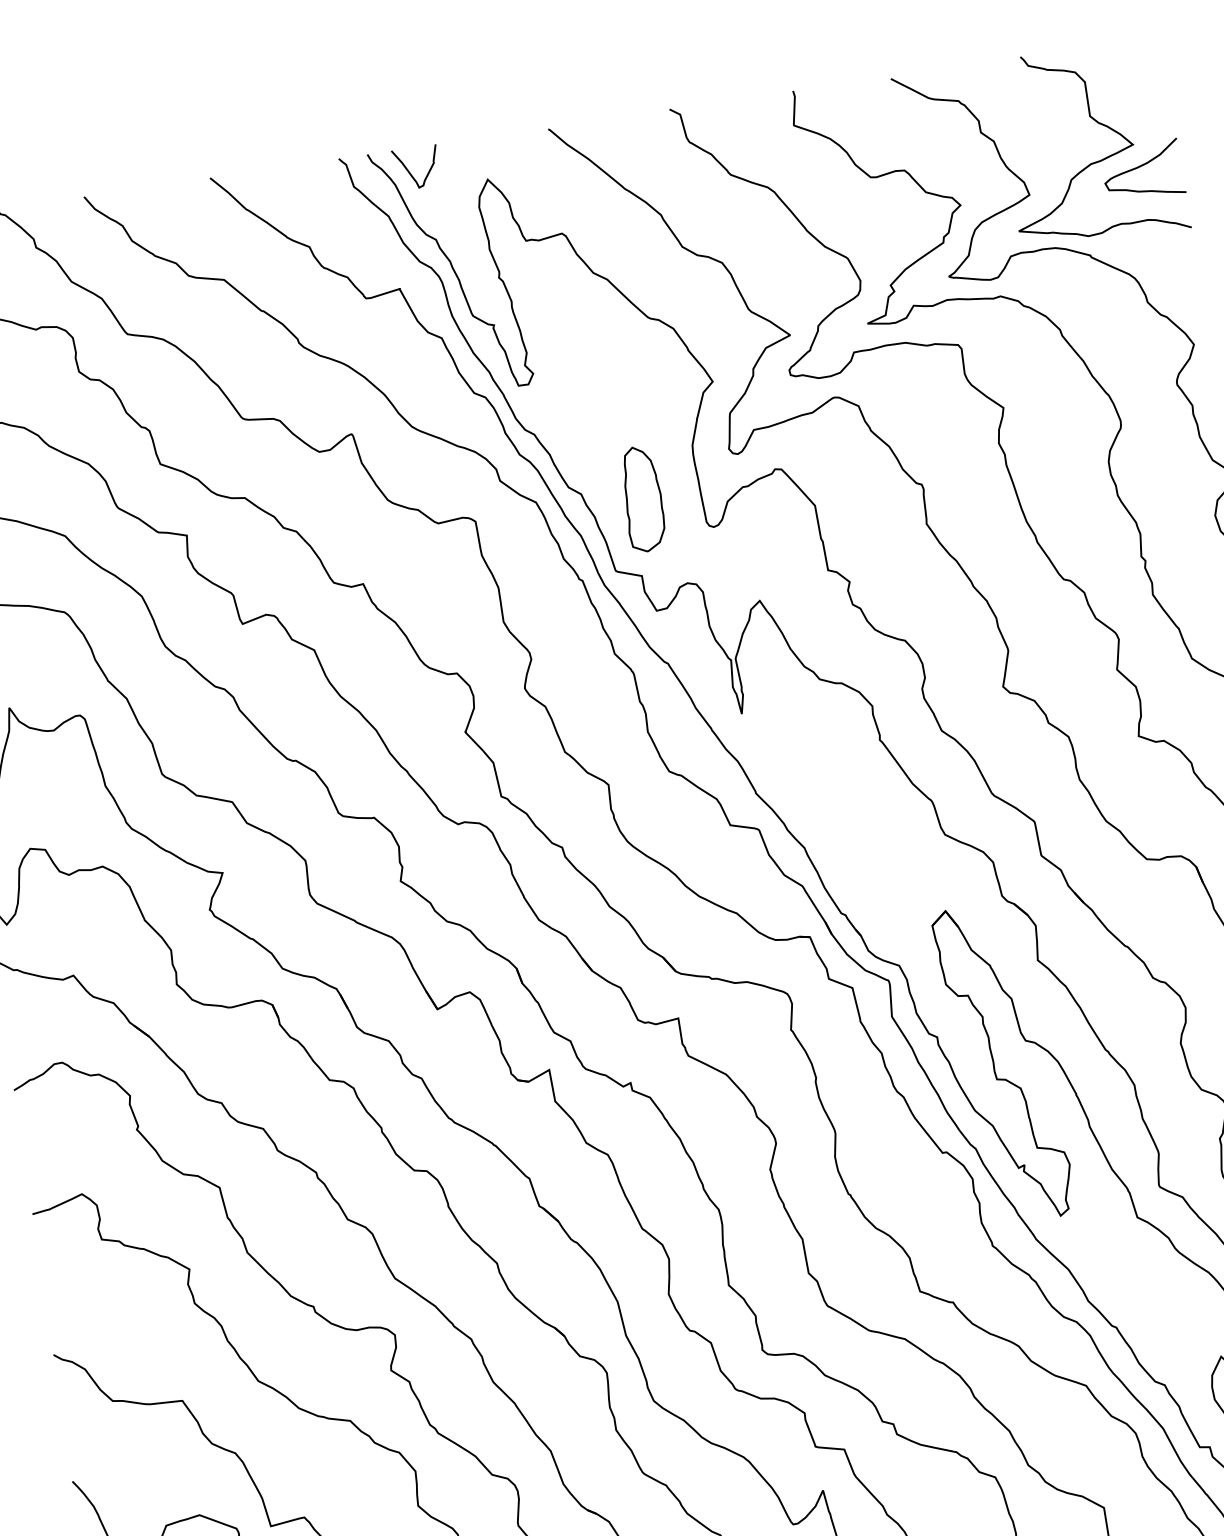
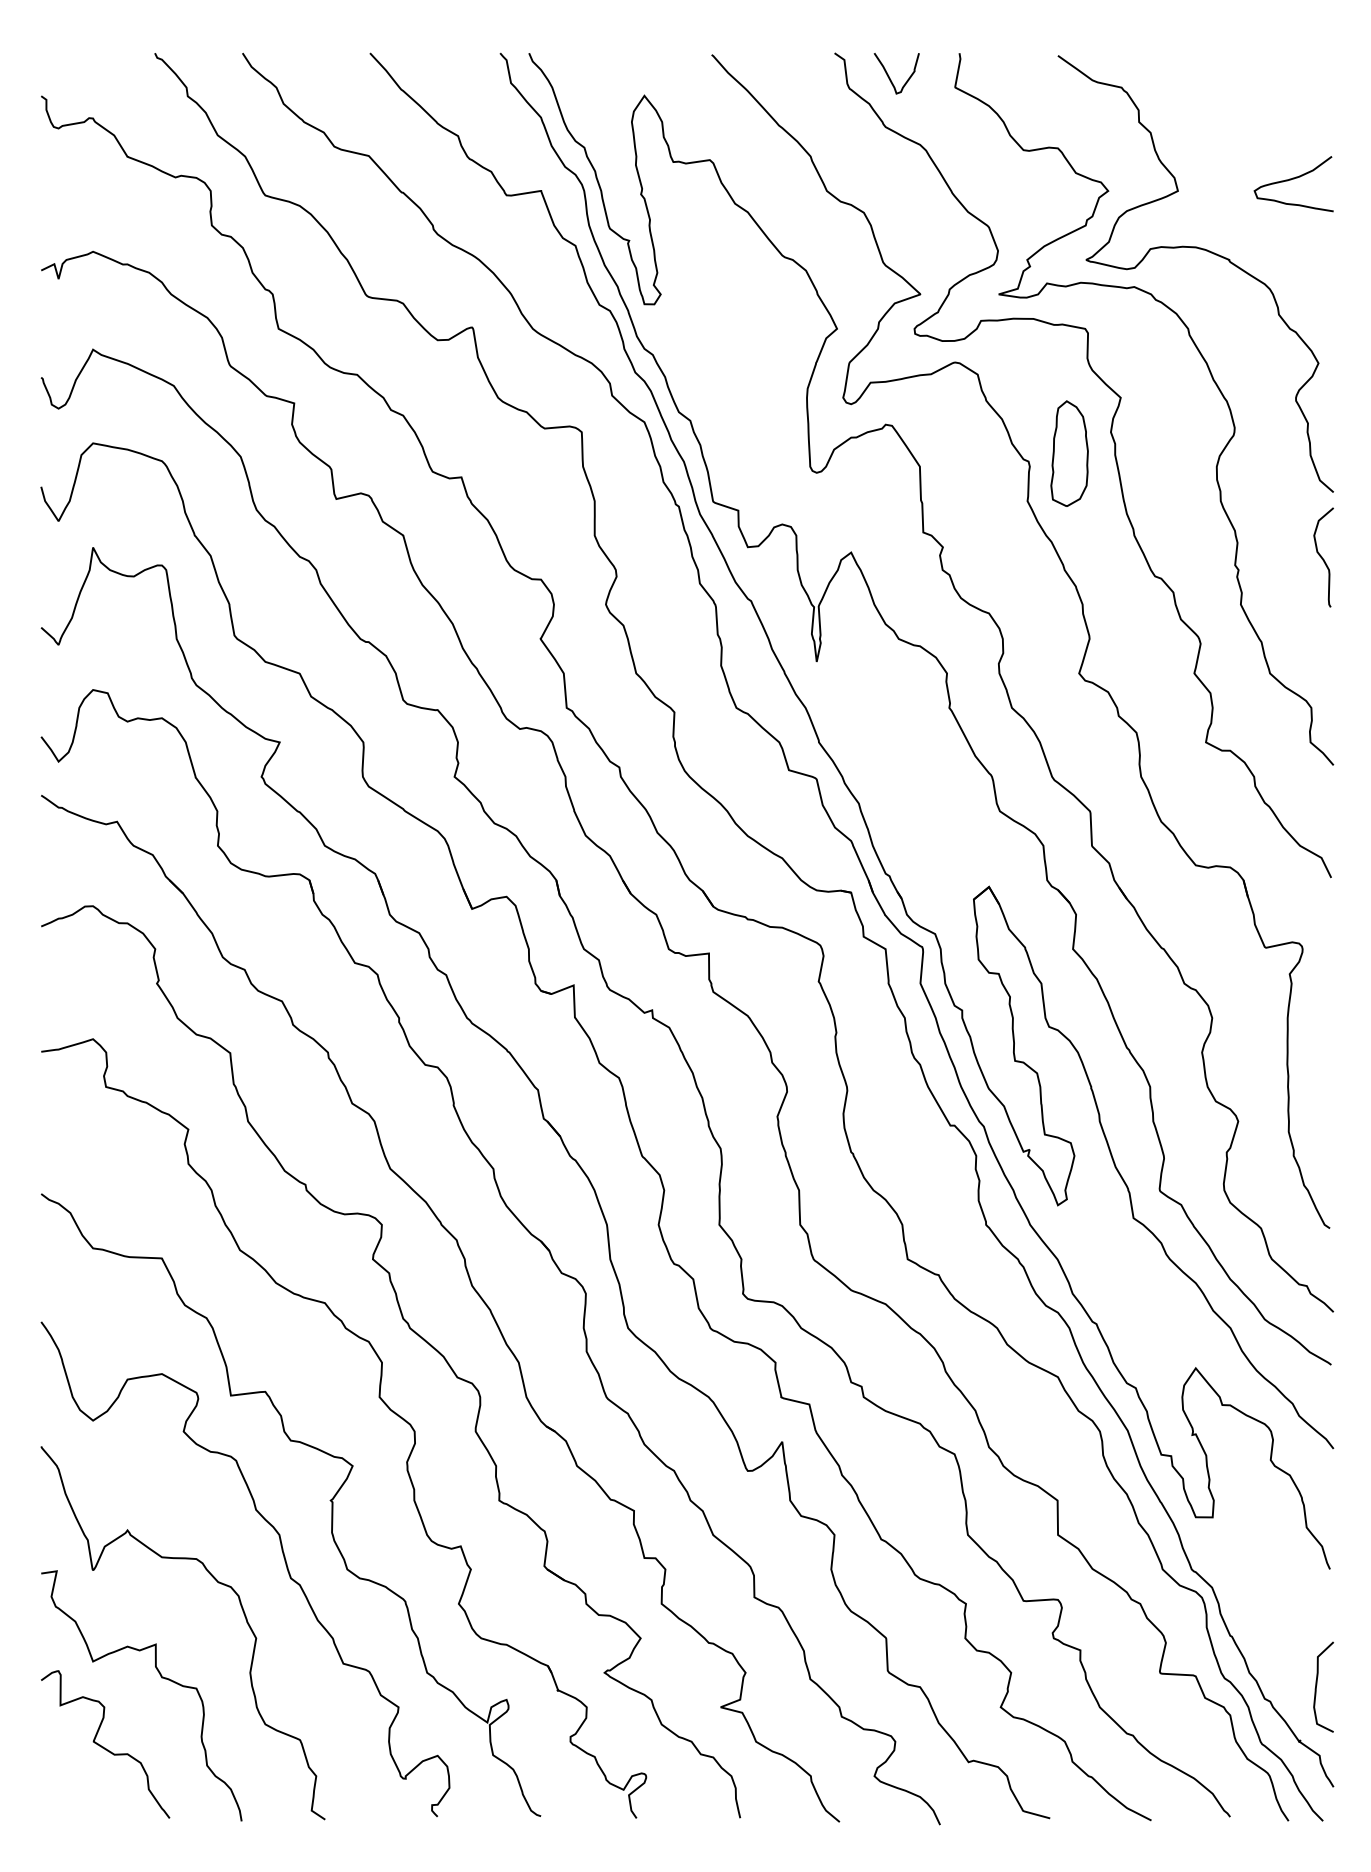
curve: (1095, 161) -> (1248, 167), removed
curve: (409, 171) -> (889, 76), moved
part: (642, 498) -> (1069, 453), moved

